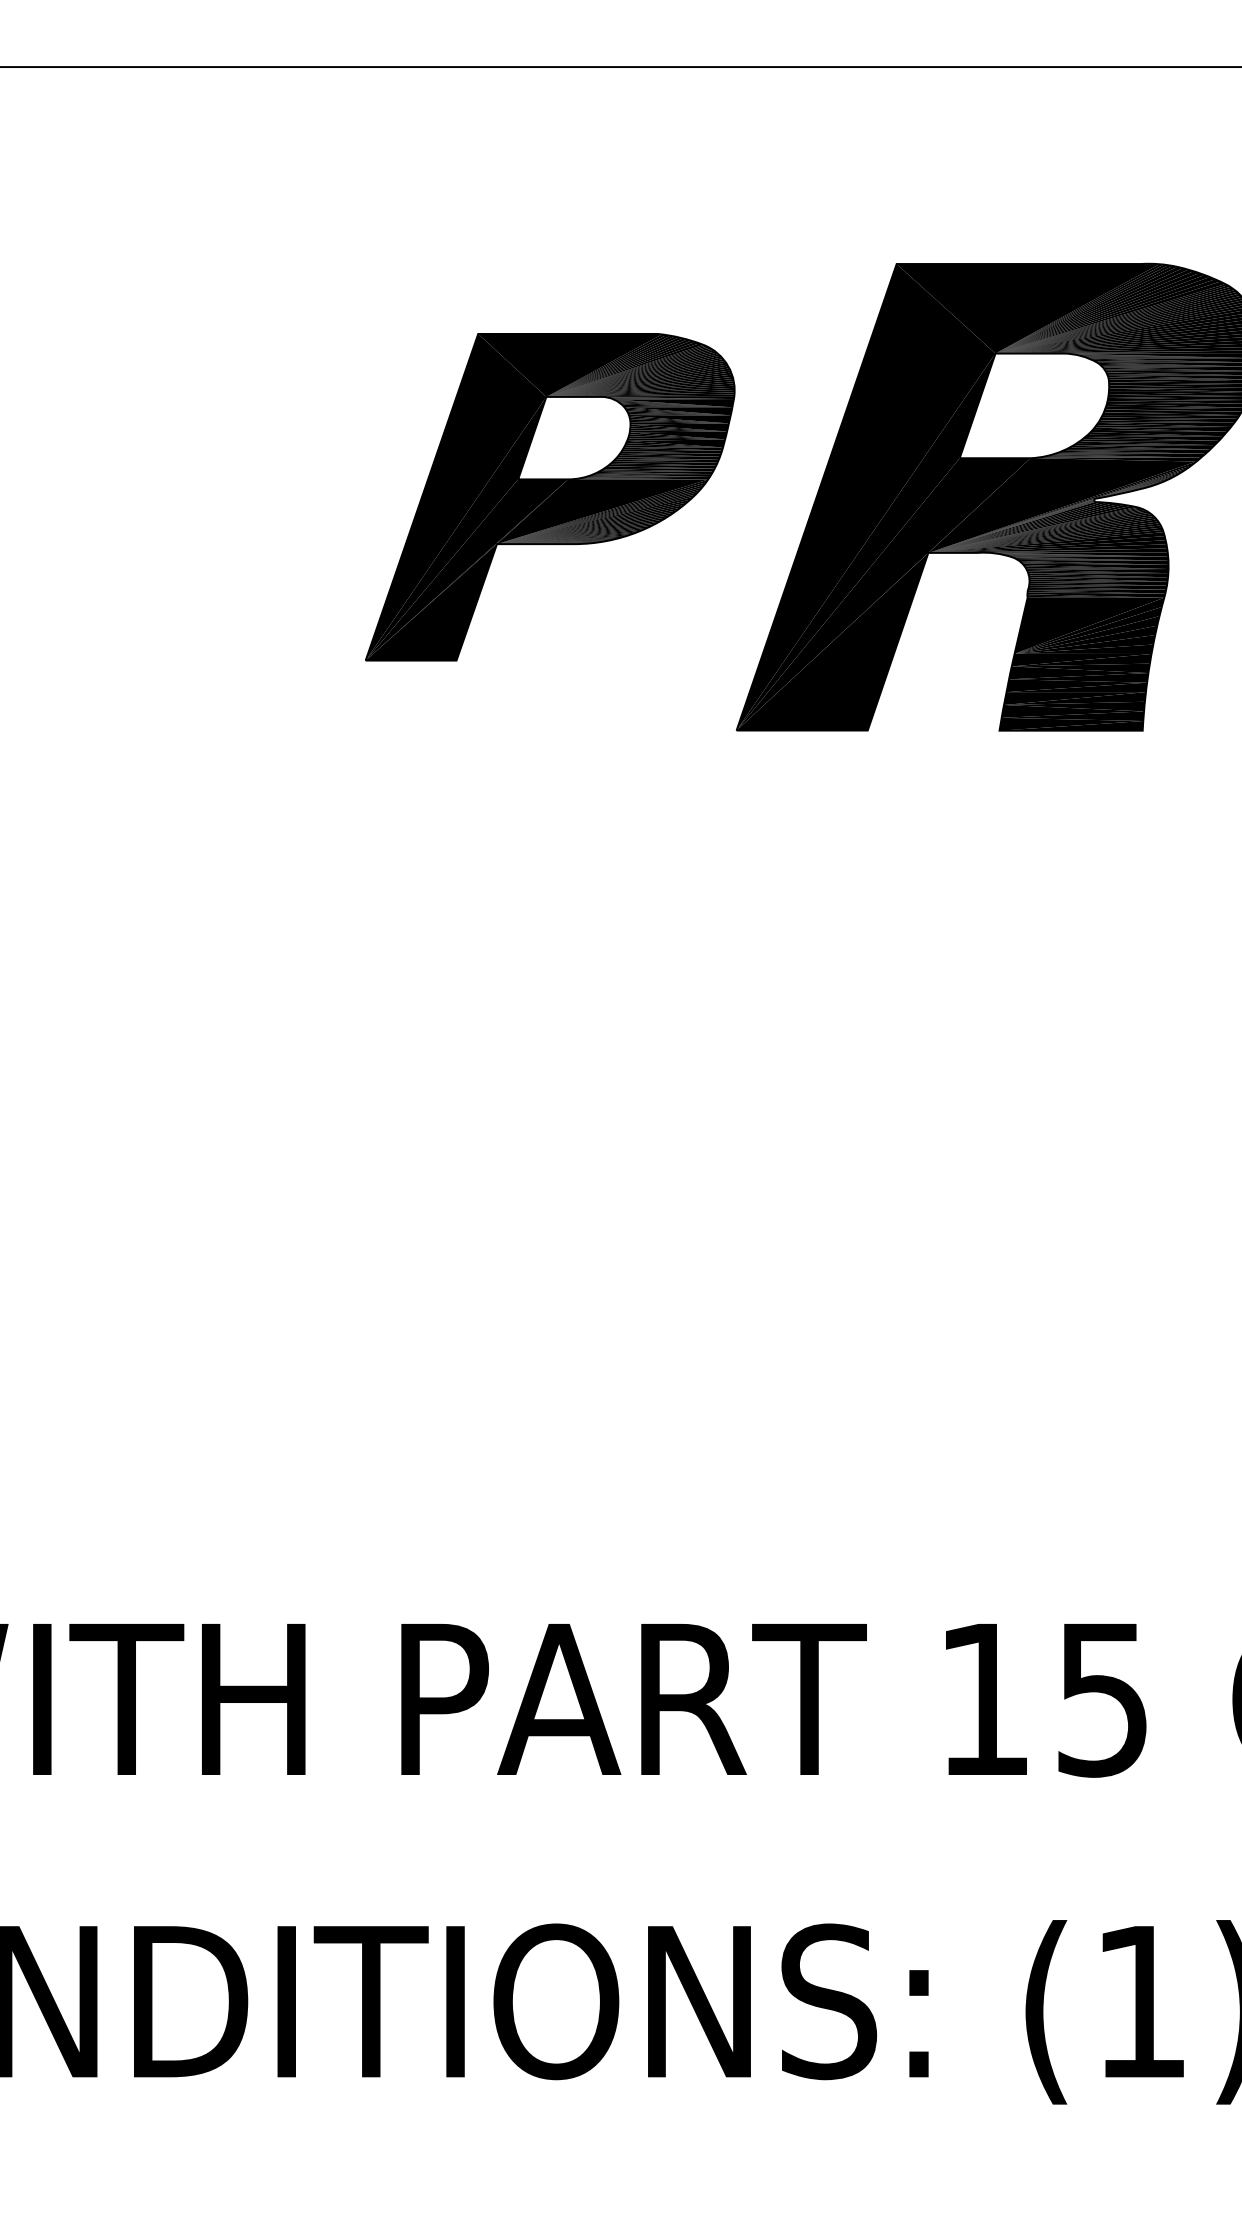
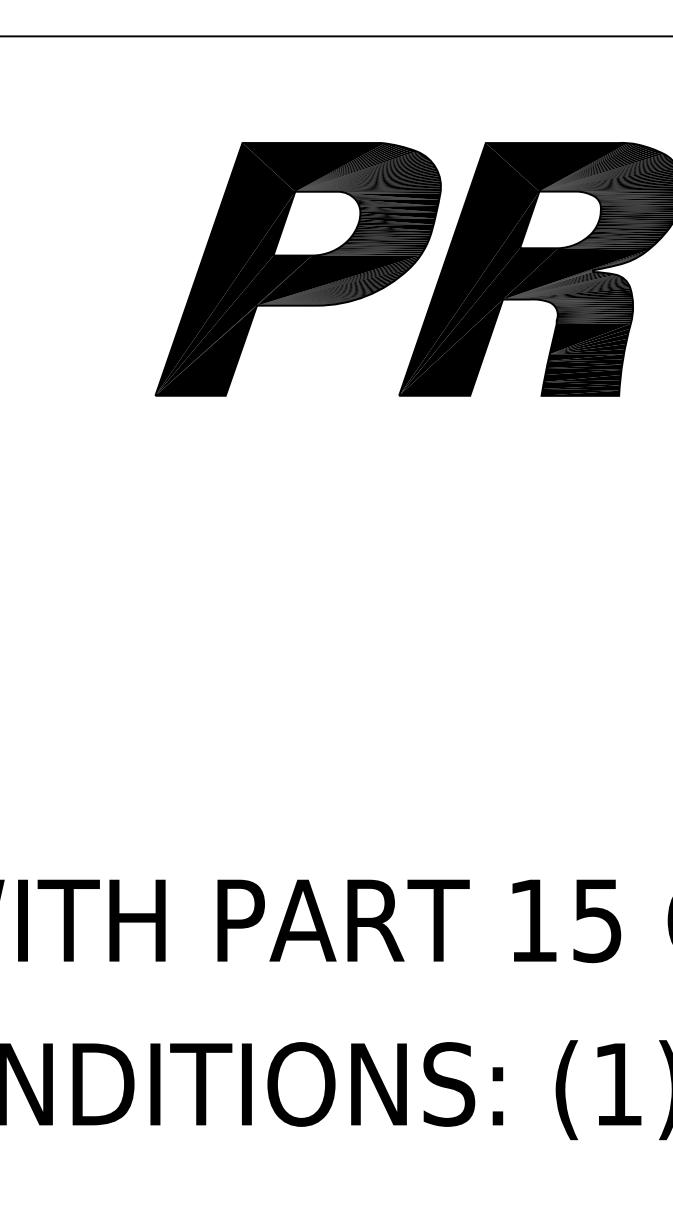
part: (549, 497) -> (297, 269), size x1.43

